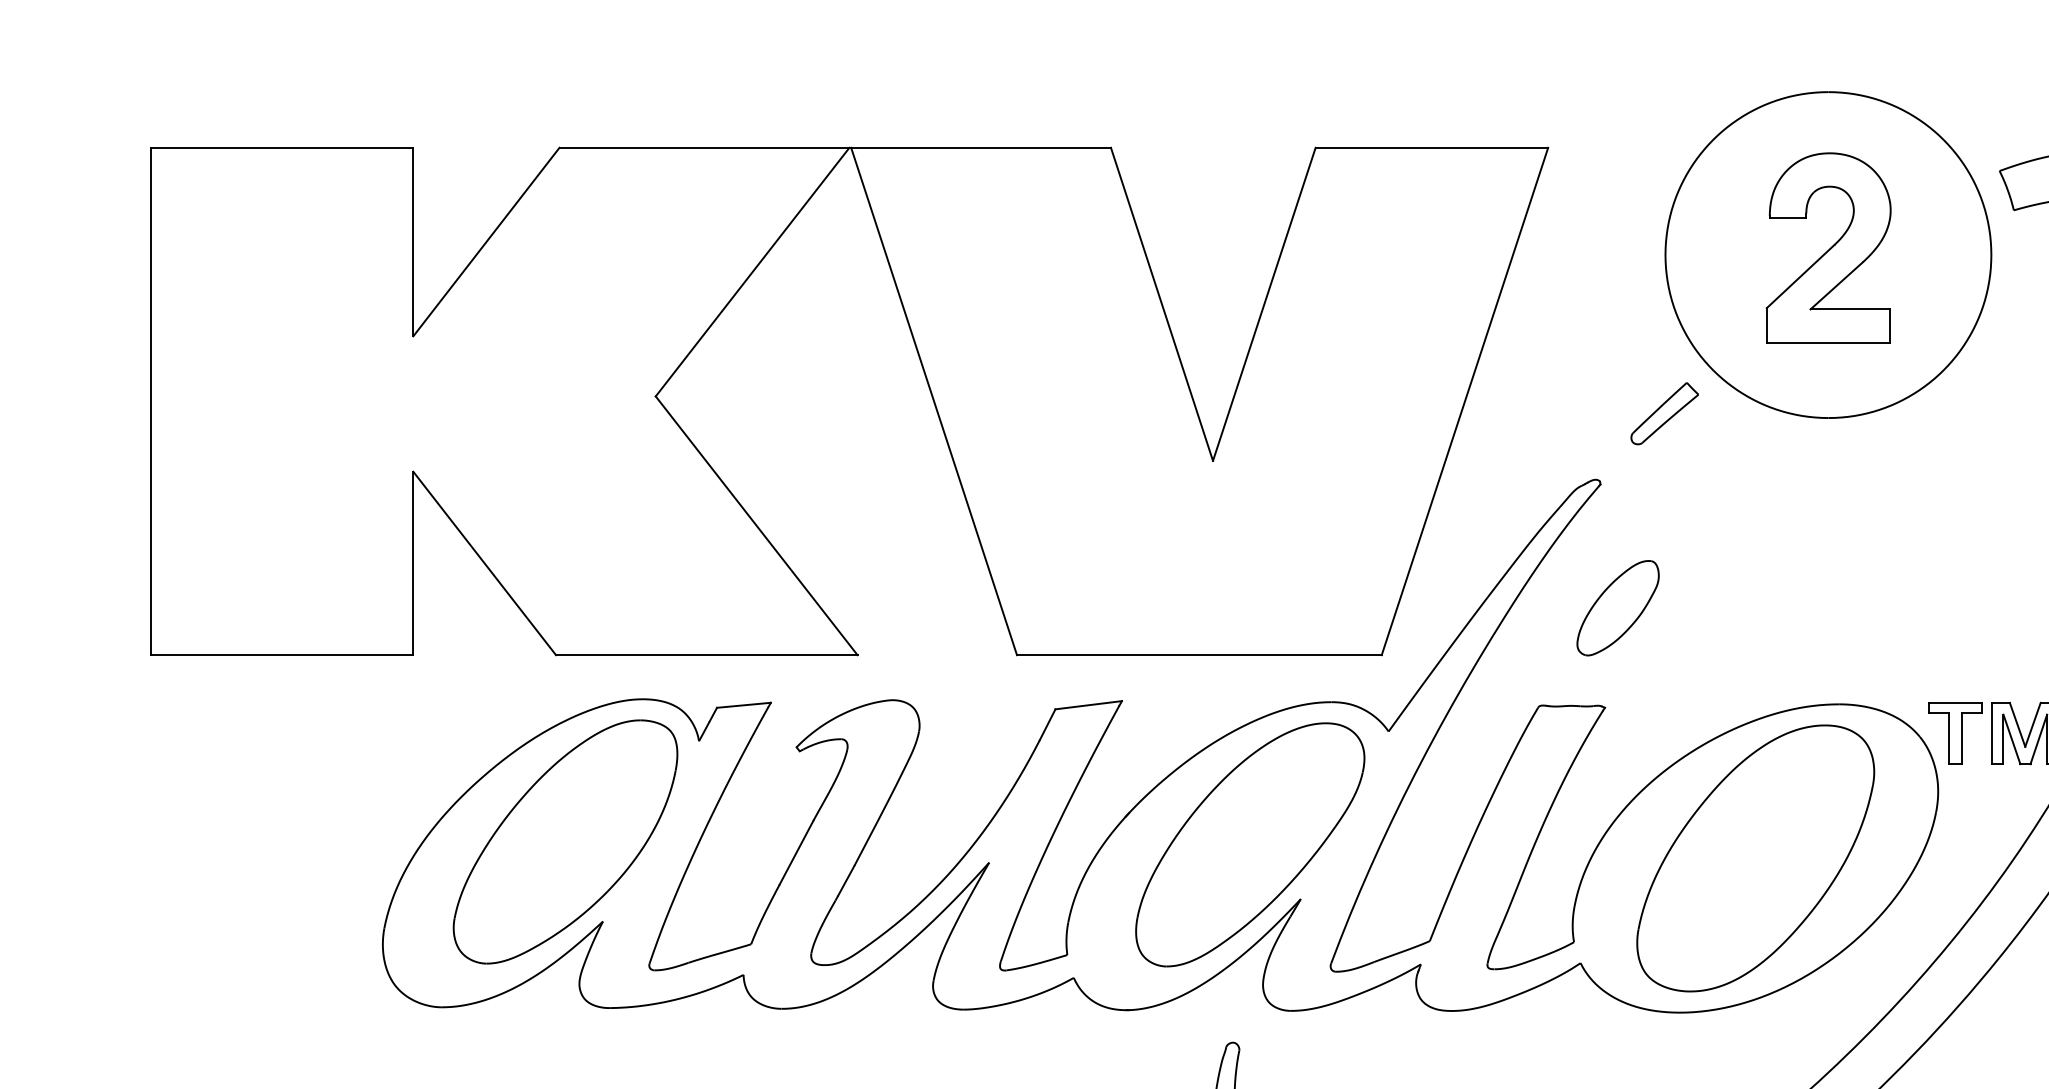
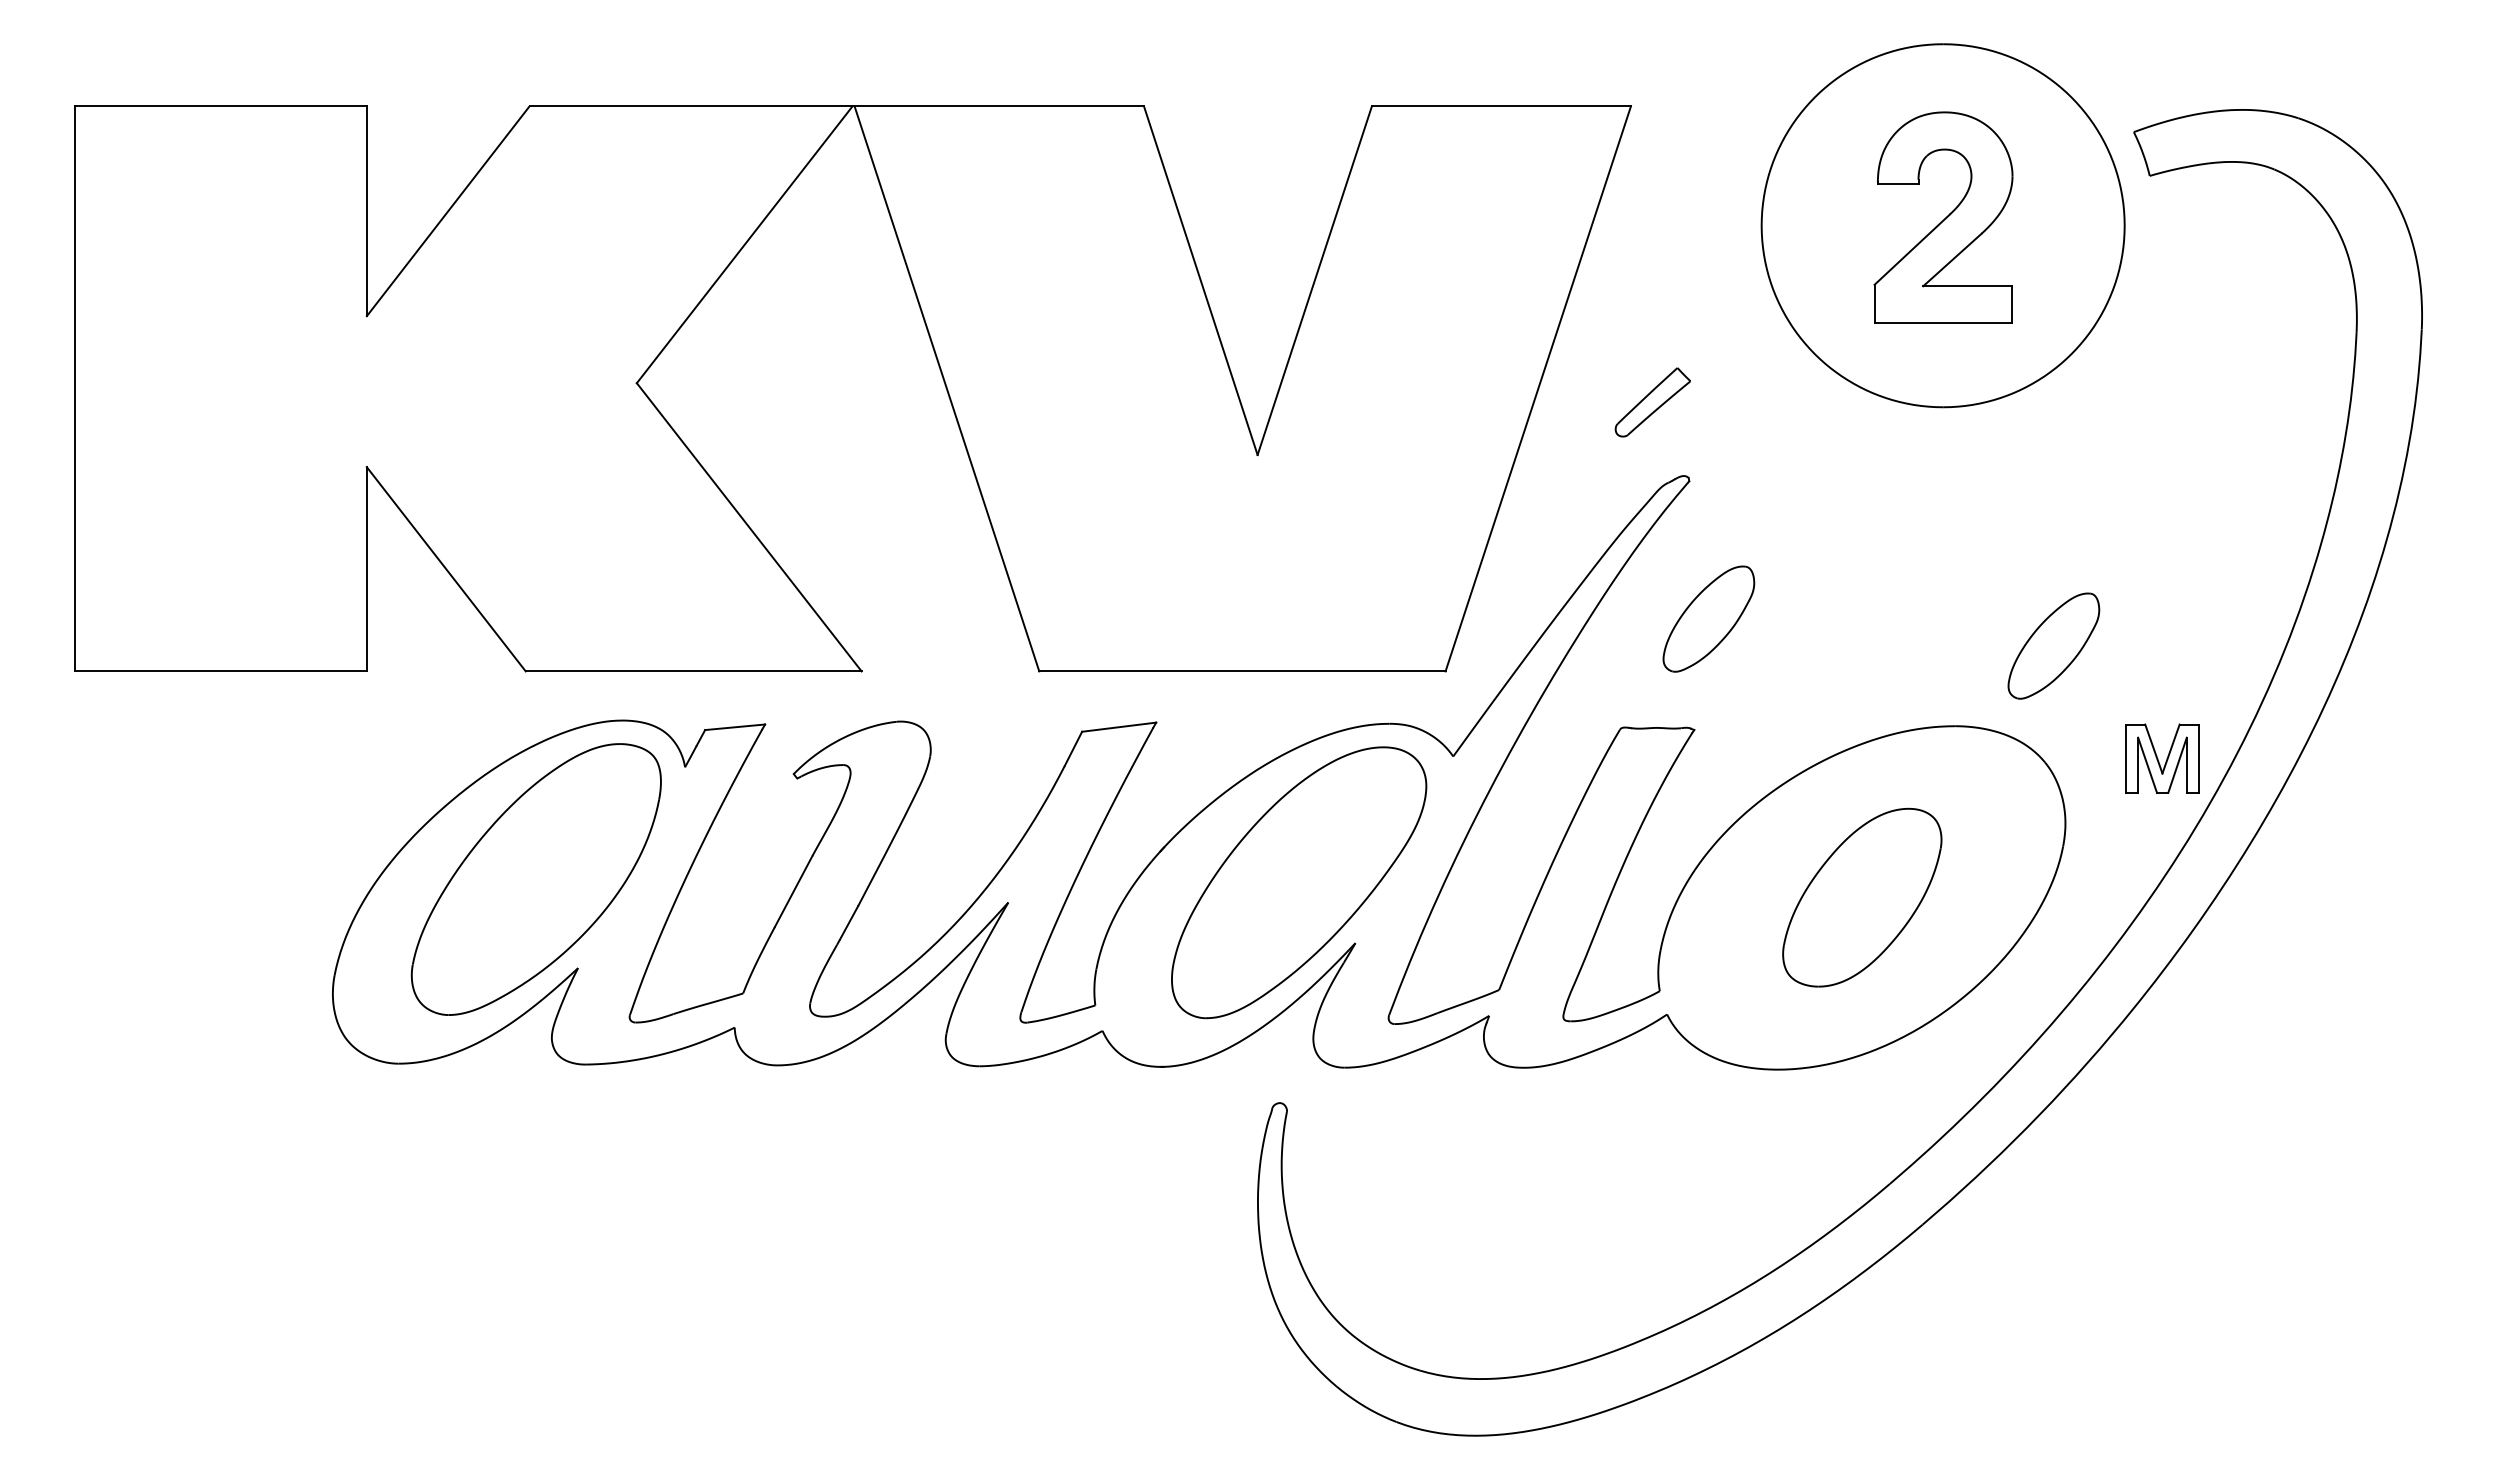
part: (1664, 413) -> (1652, 402), moved
part: (1927, 631) -> (2053, 645), added
part: (1955, 733) -> (2084, 758), removed
part: (1756, 858) -> (1862, 897), size x0.6

